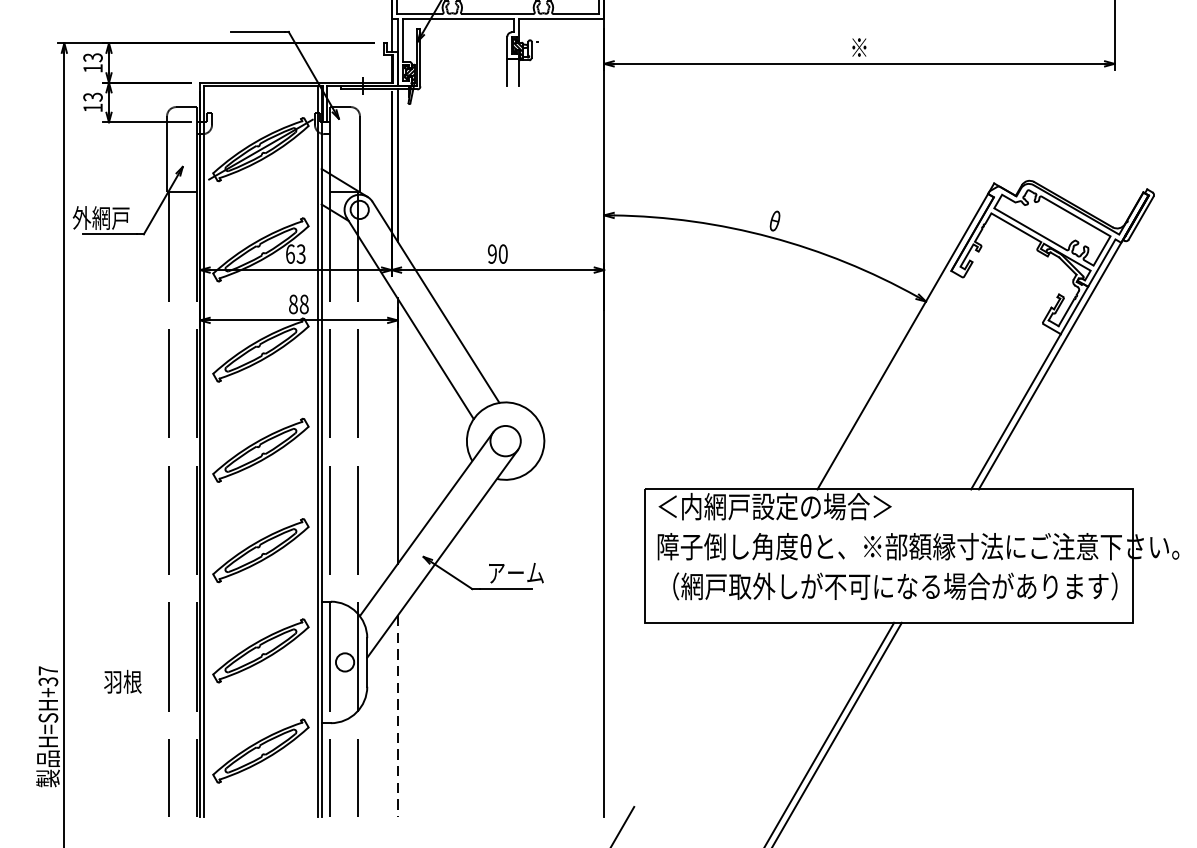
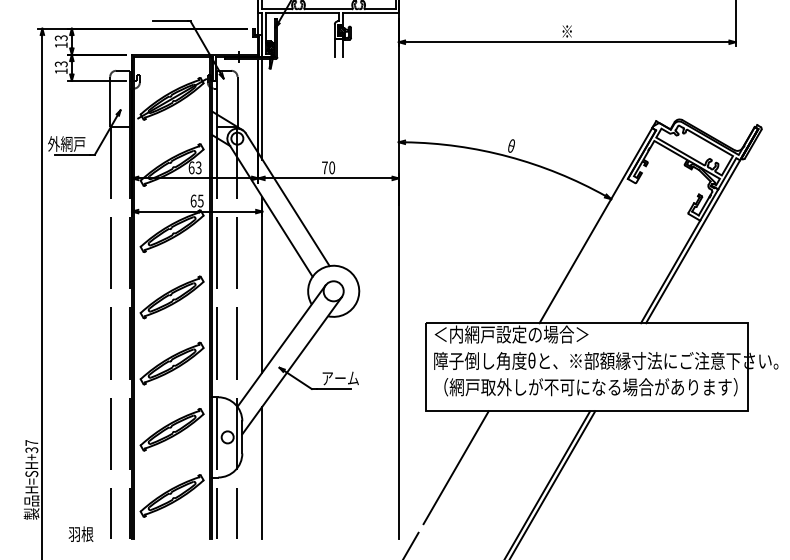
text: (491, 253) -> (324, 167), 90 -> 70
text: (297, 303) -> (196, 200), 88 -> 65
text: (122, 680) -> (80, 533), moved
line: (690, 708) -> (455, 467), added
line: (397, 717) -> (262, 473), dashed -> solid

